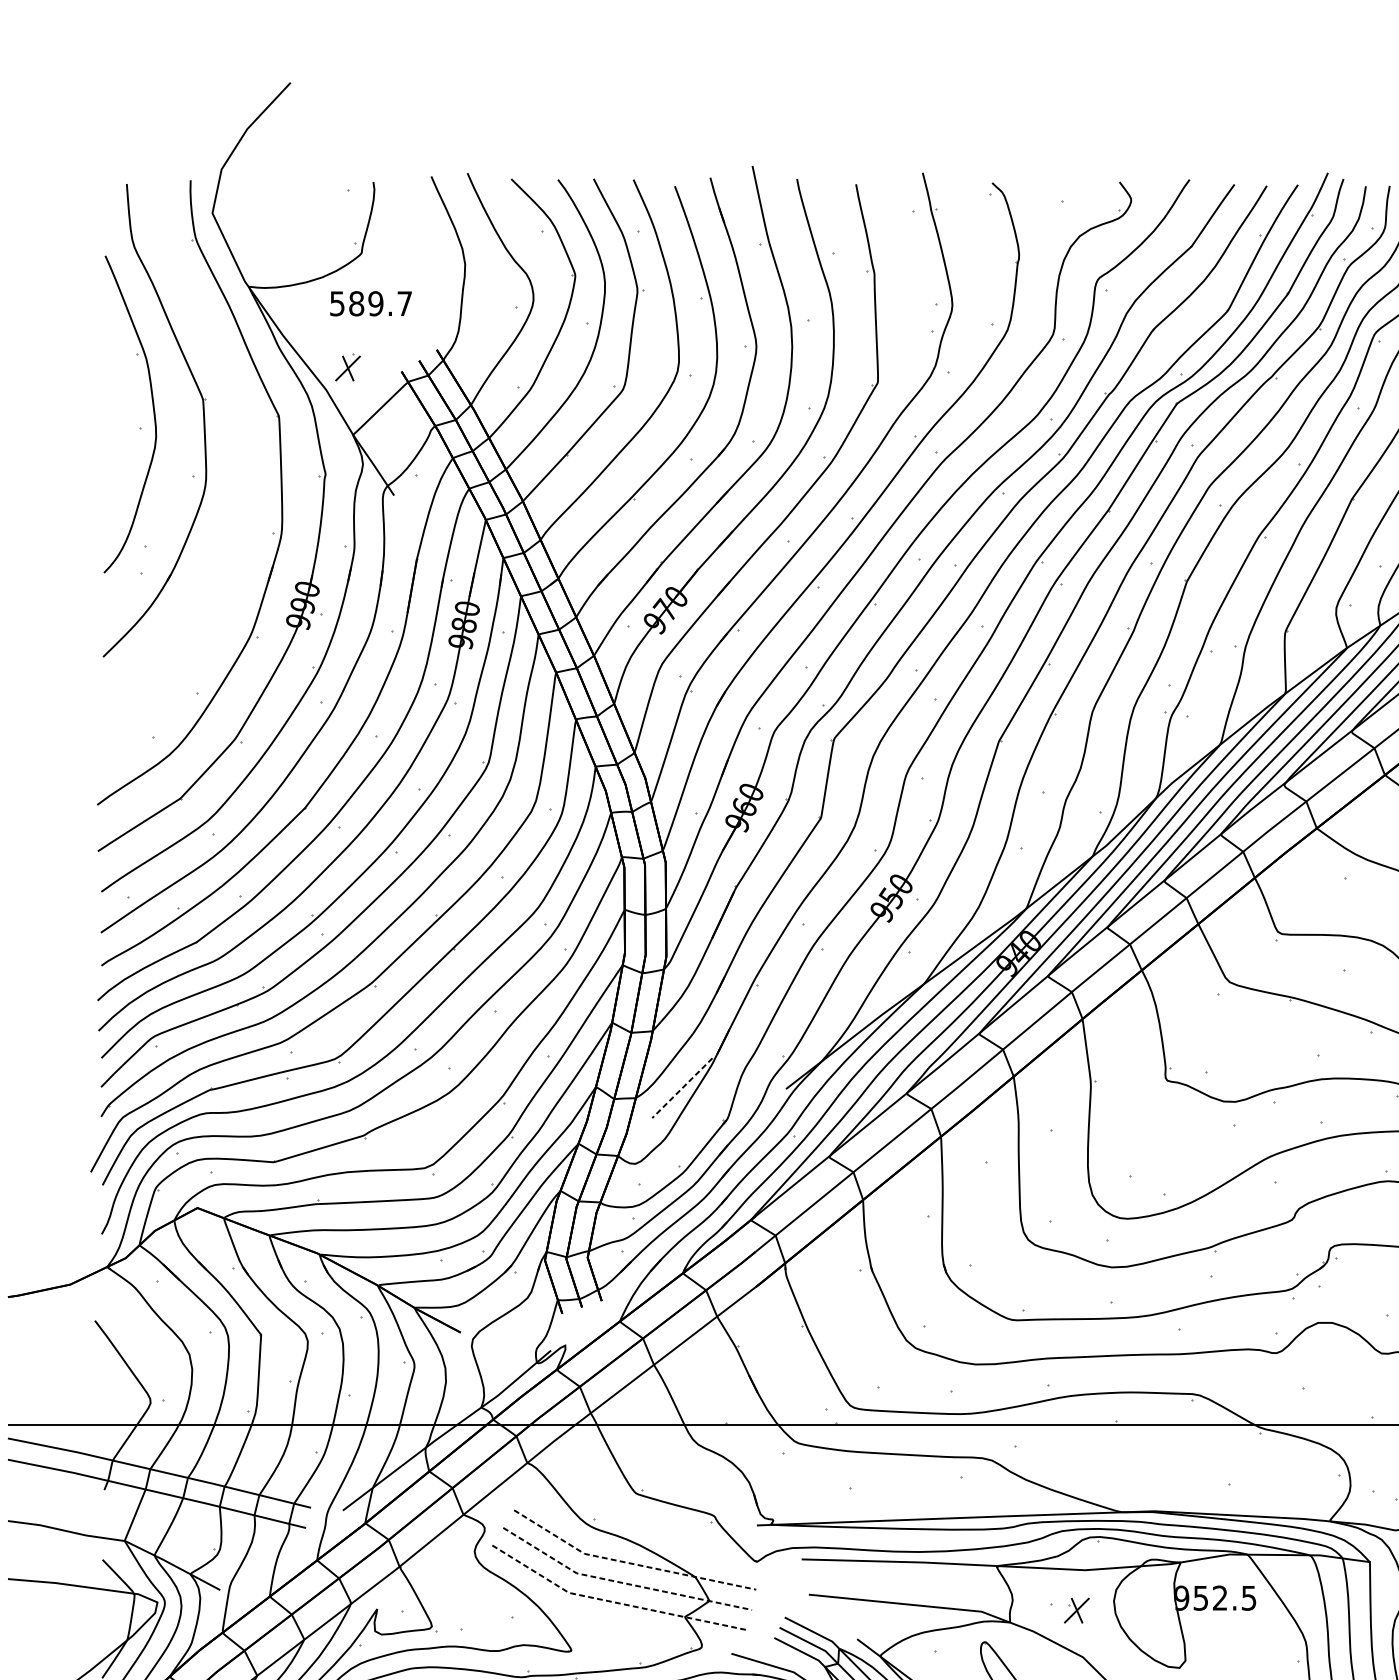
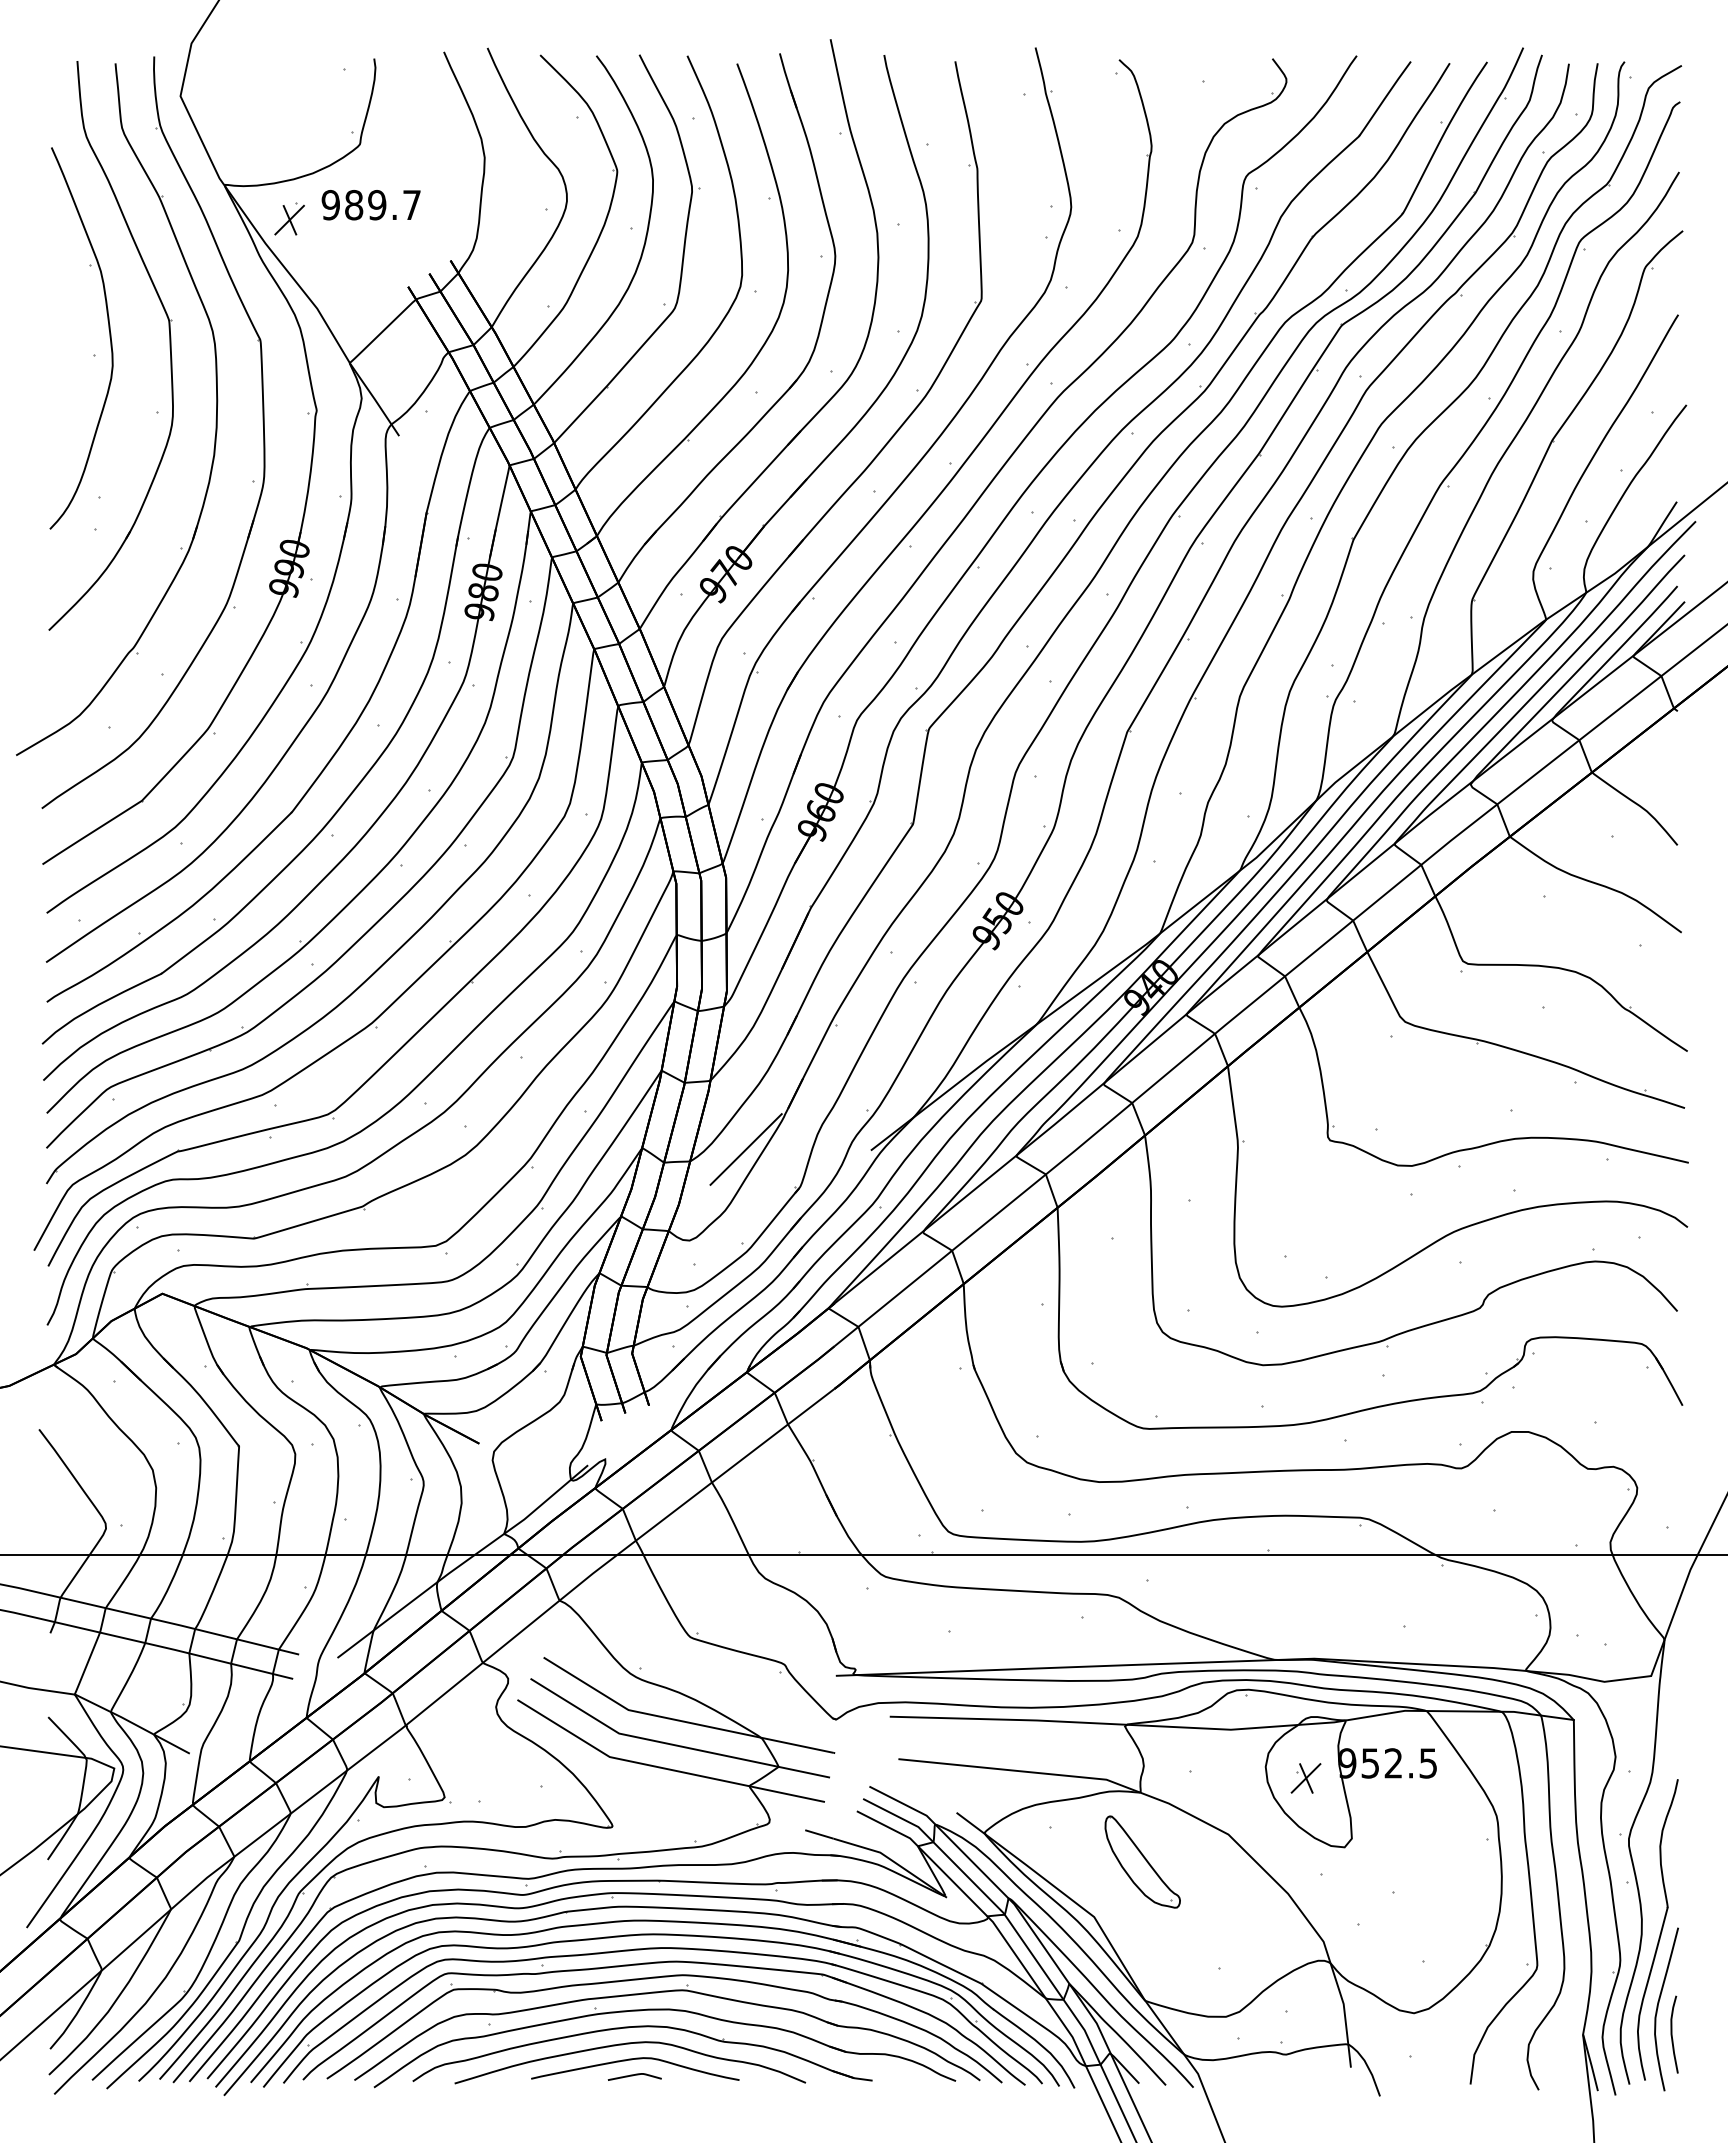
text: (337, 303) -> (330, 204), 589.7 -> 989.7
part: (347, 367) -> (289, 218), moved
part: (241, 481) -> (215, 419), added
line: (681, 1088) -> (745, 1149), dashed -> solid
line: (629, 1563) -> (682, 1721), dashed -> solid
line: (621, 1582) -> (672, 1744), dashed -> solid
line: (613, 1602) -> (663, 1768), dashed -> solid
part: (1076, 1610) -> (1305, 1778), moved

